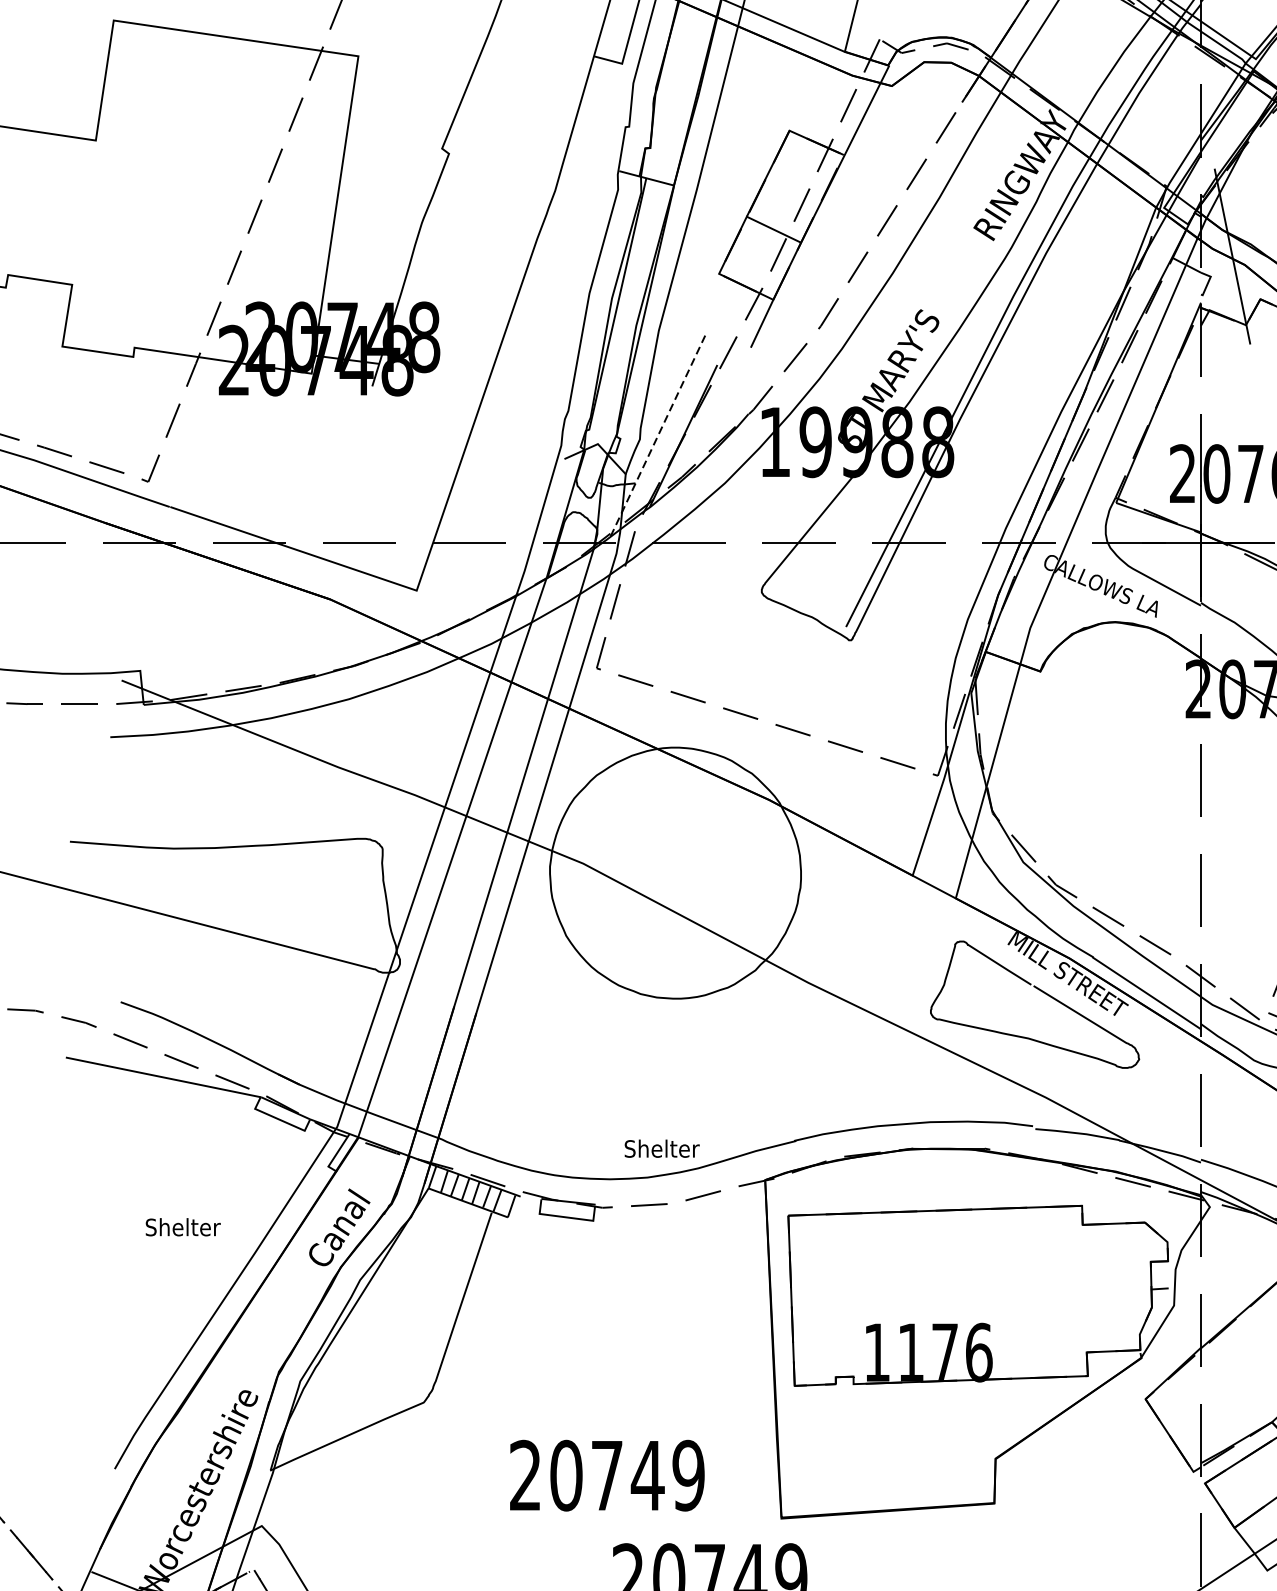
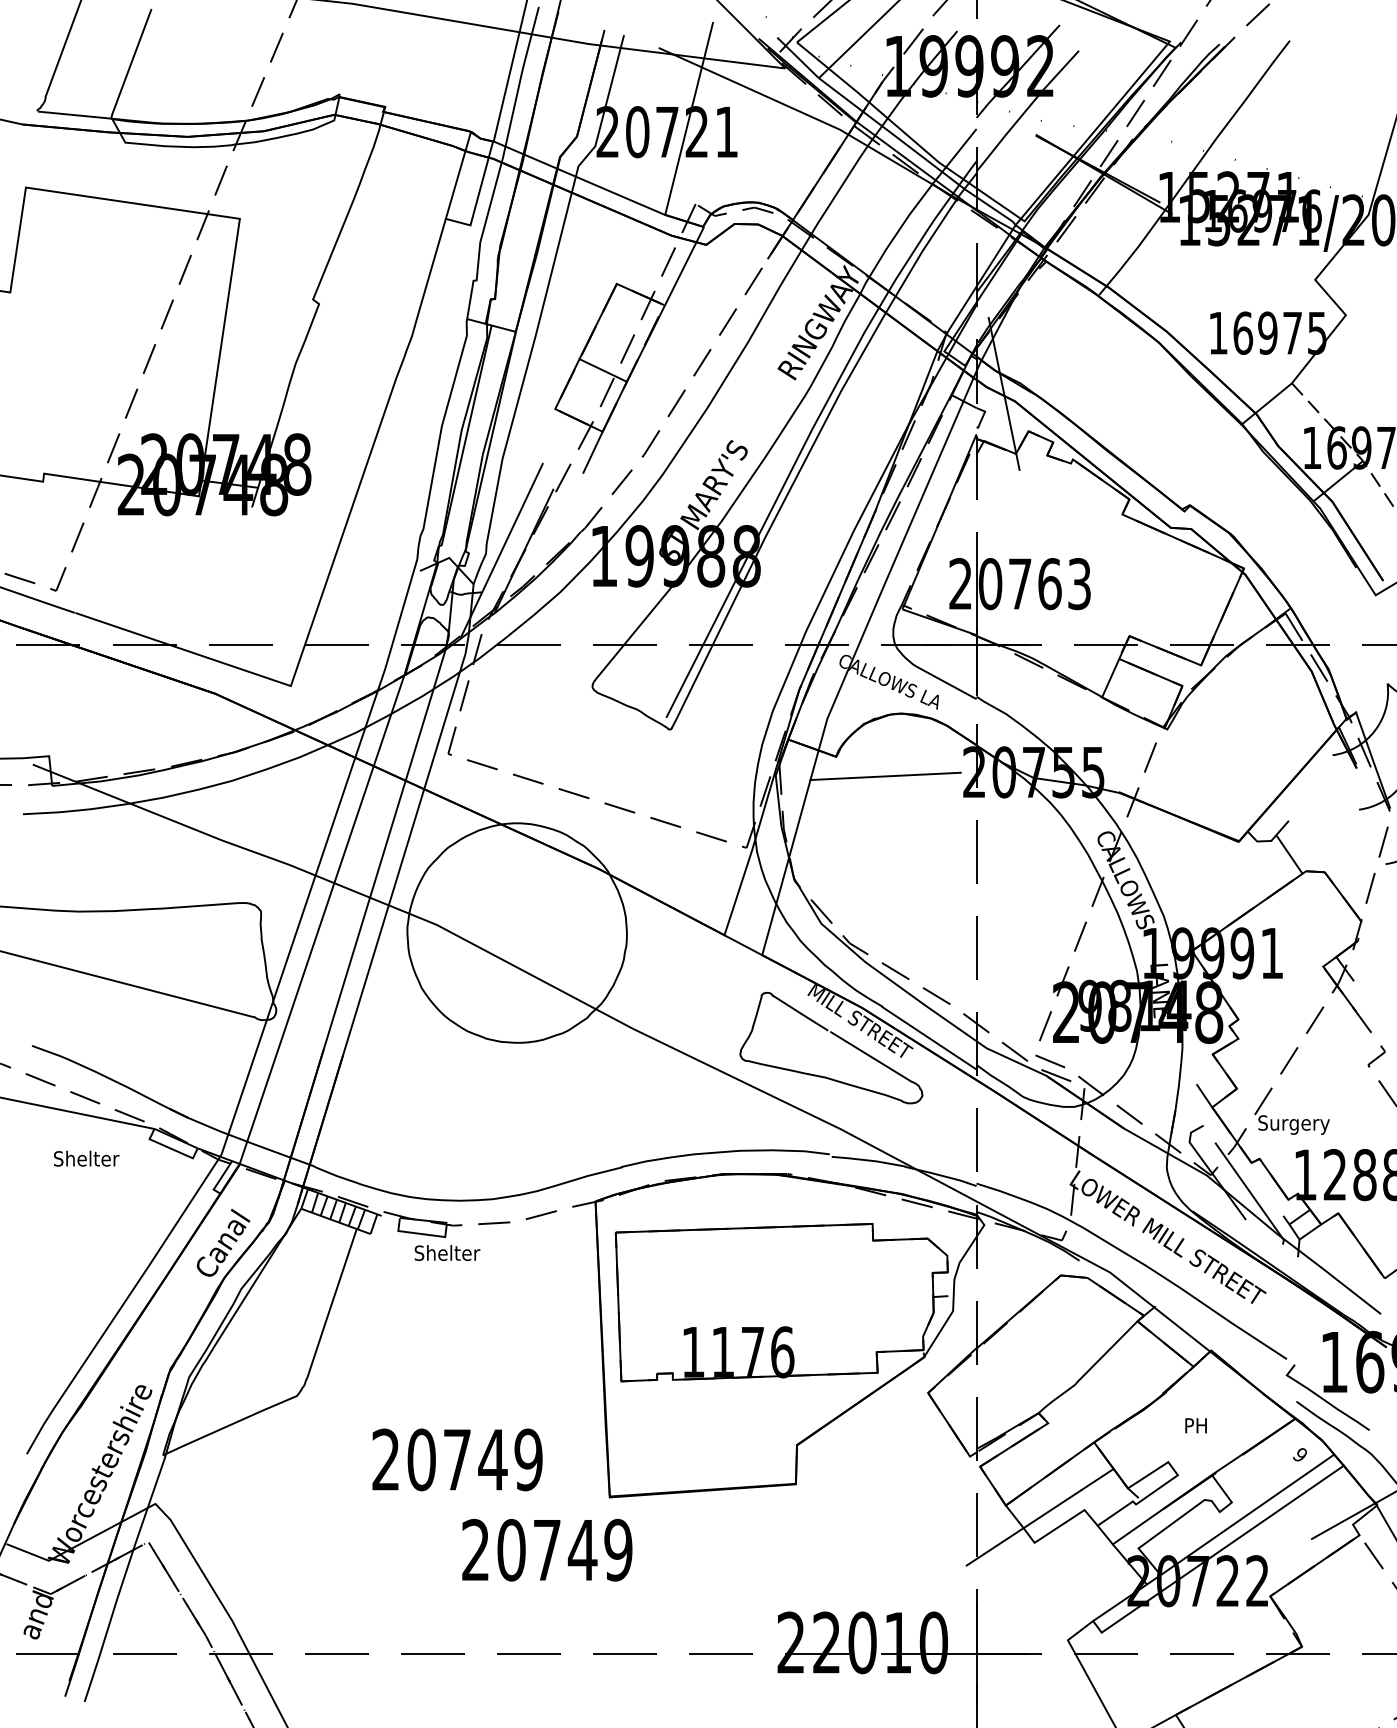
line: (657, 436) -> (501, 551), dashed -> solid
line: (1096, 694) -> (885, 776), added
text: (662, 1148) -> (447, 1252), moved
text: (182, 1227) -> (86, 1158), moved

